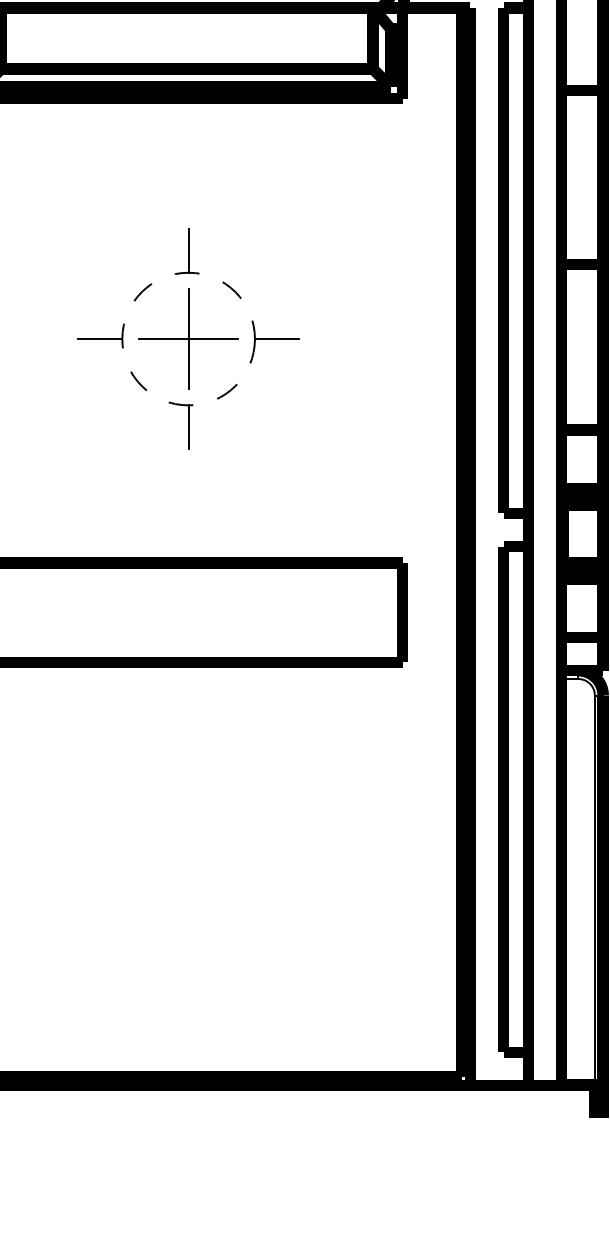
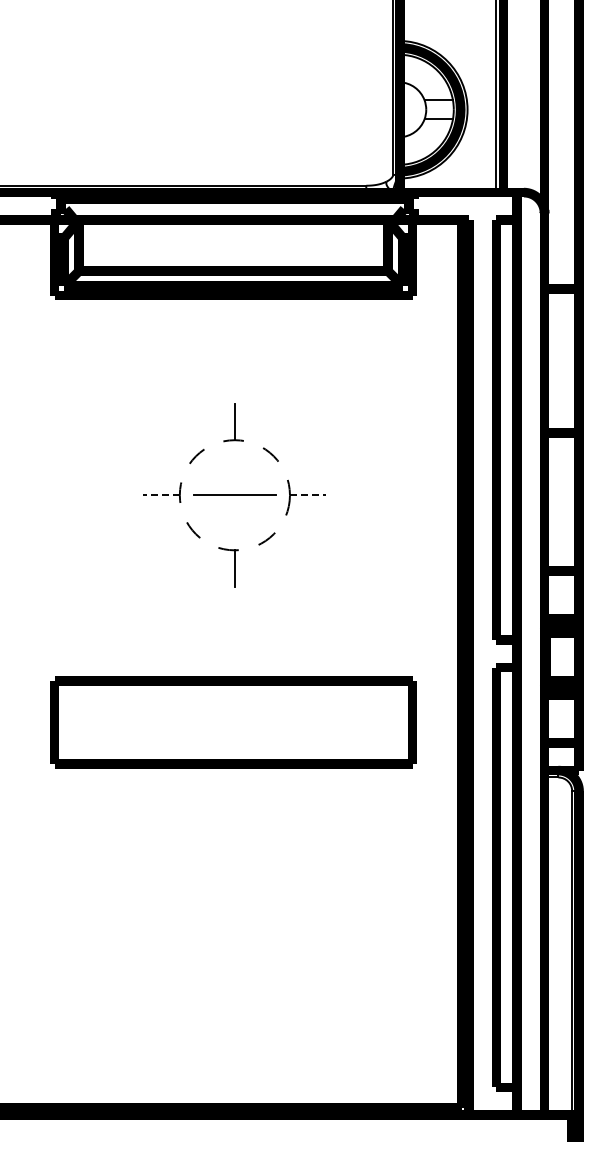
line: (188, 338) -> (234, 494), removed
line: (100, 339) -> (161, 495), solid -> dashed
line: (277, 339) -> (308, 495), solid -> dashed

